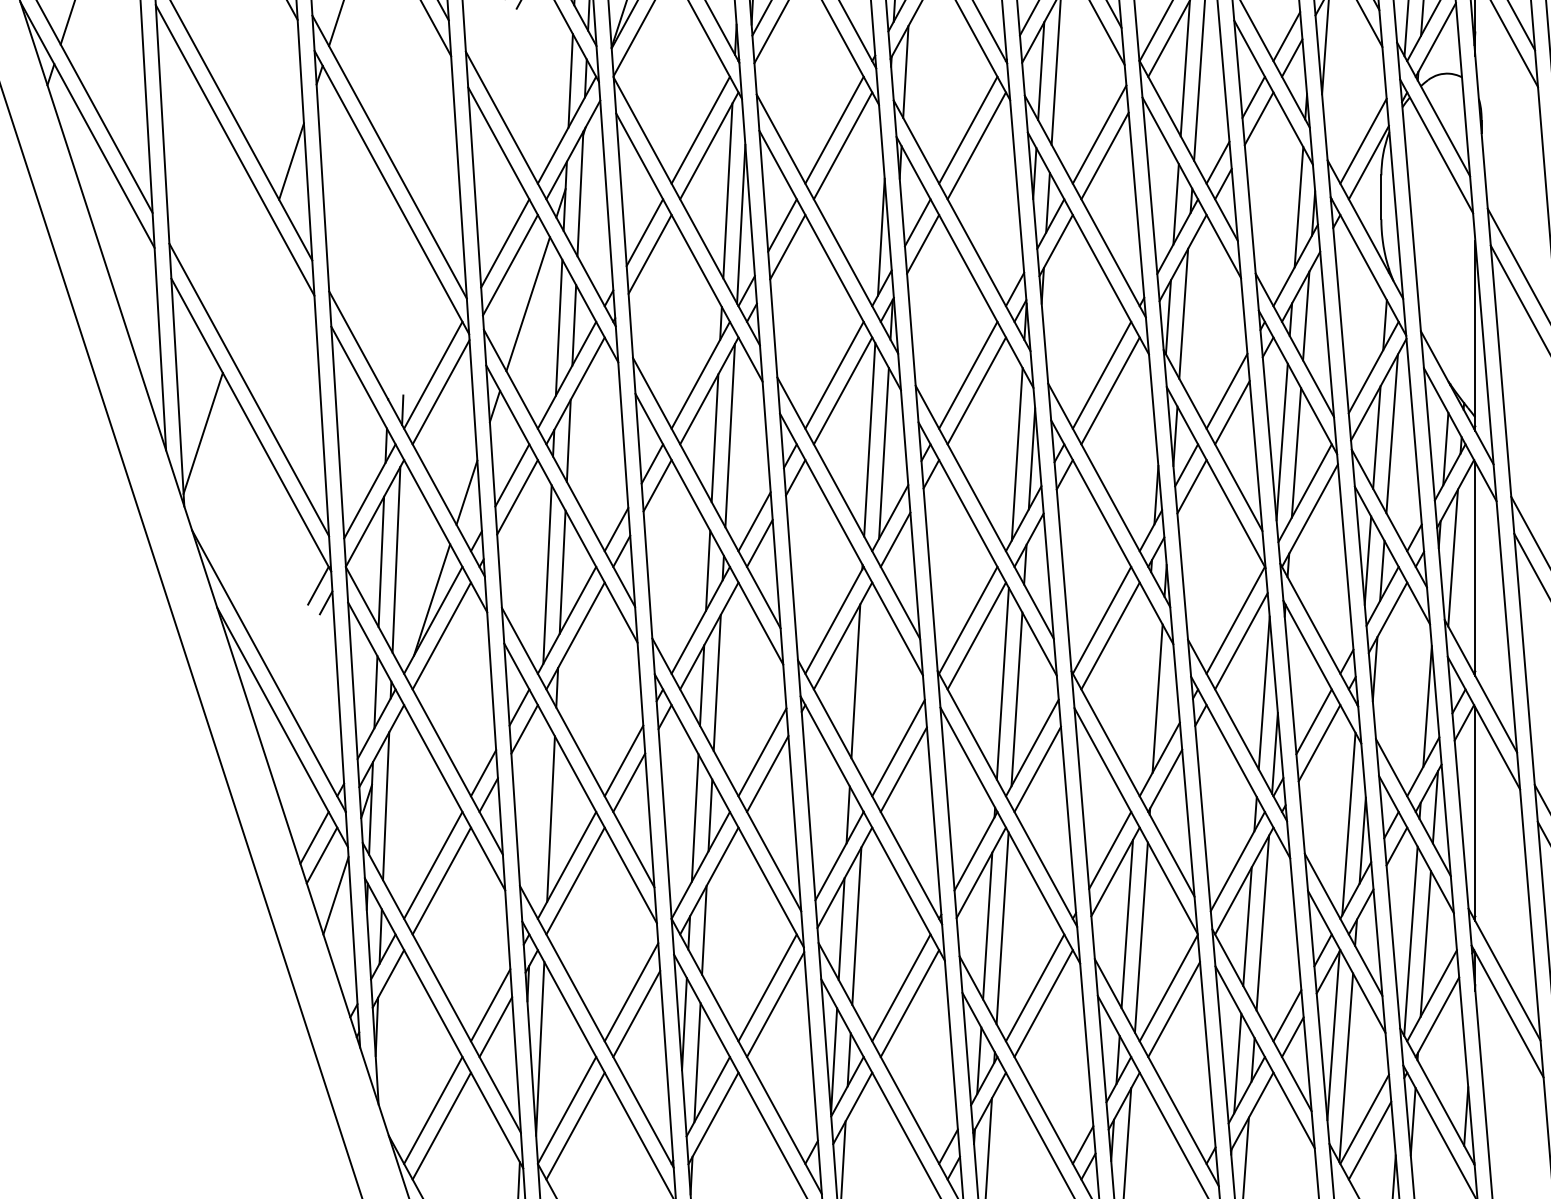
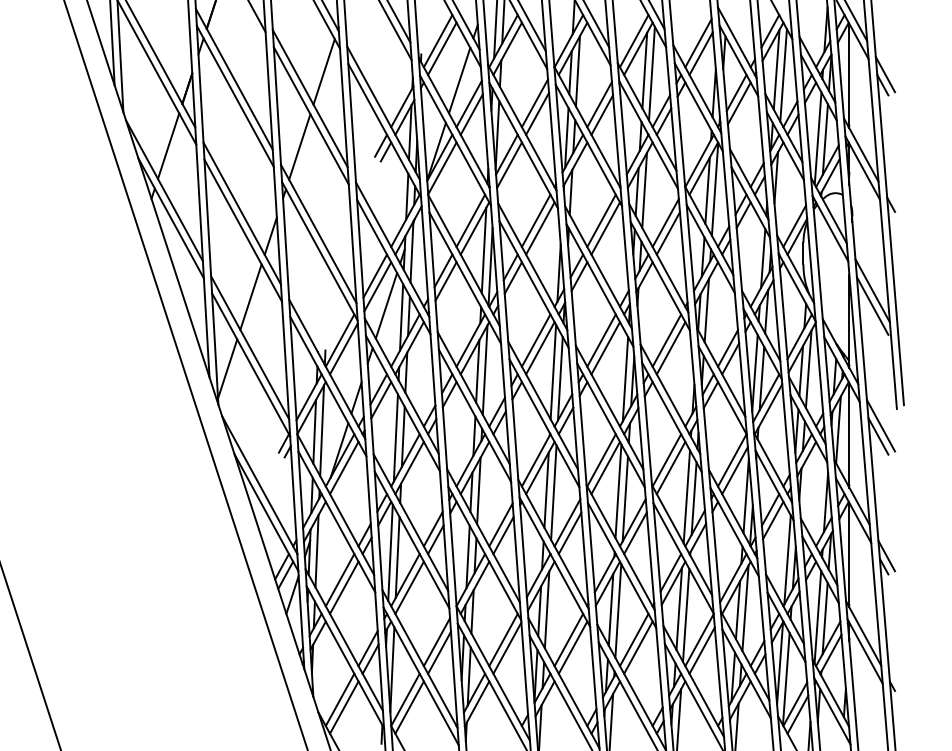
line: (249, 285) -> (250, 296), added
line: (869, 686) -> (553, 492), added
line: (1142, 694) -> (686, 496), added
line: (536, 808) -> (390, 552), added

